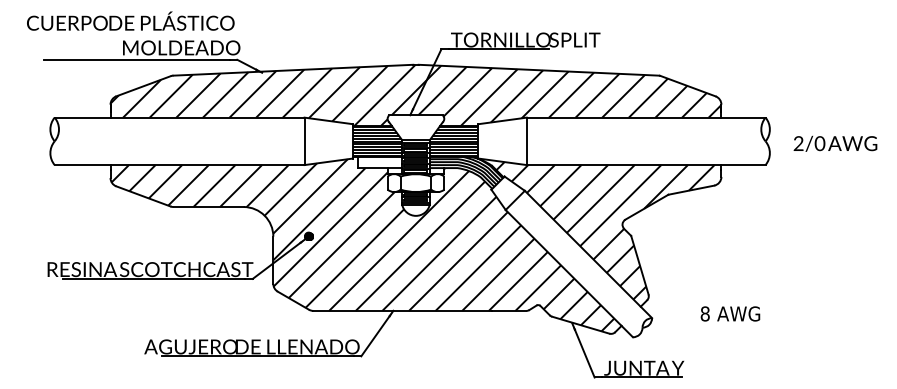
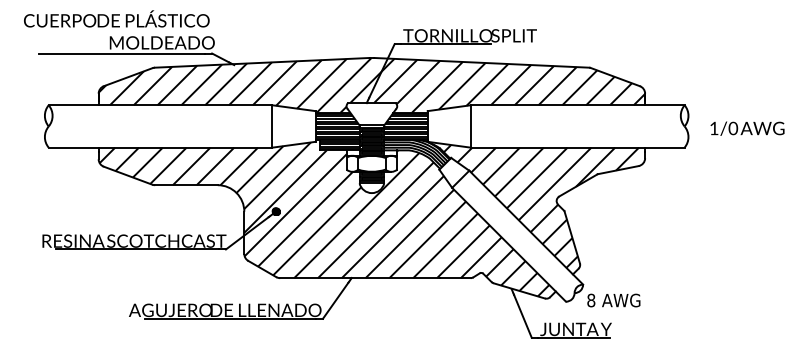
text: (798, 143) -> (714, 128), 2/0 -> 1/0
hatch: (379, 162) -> (339, 145), added
text: (730, 313) -> (613, 300), moved

